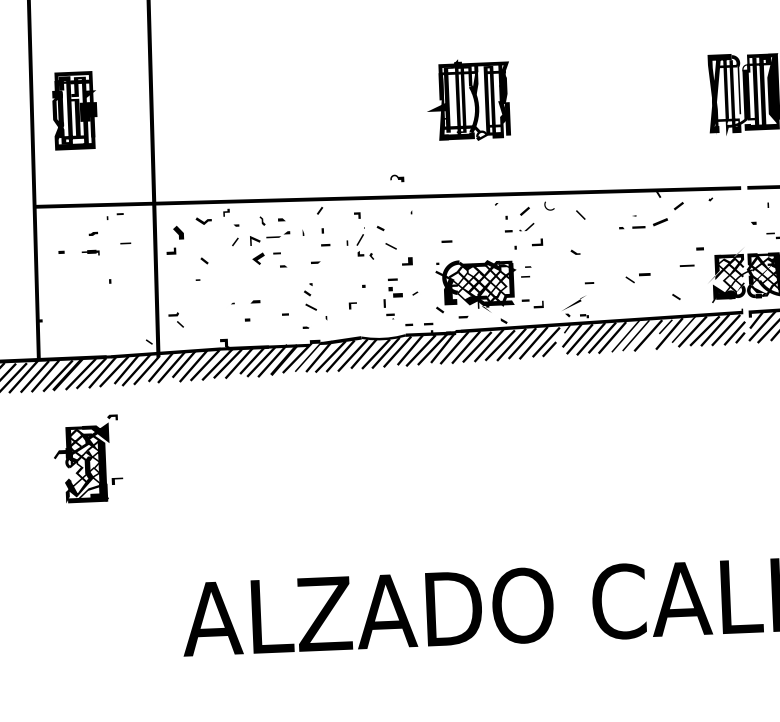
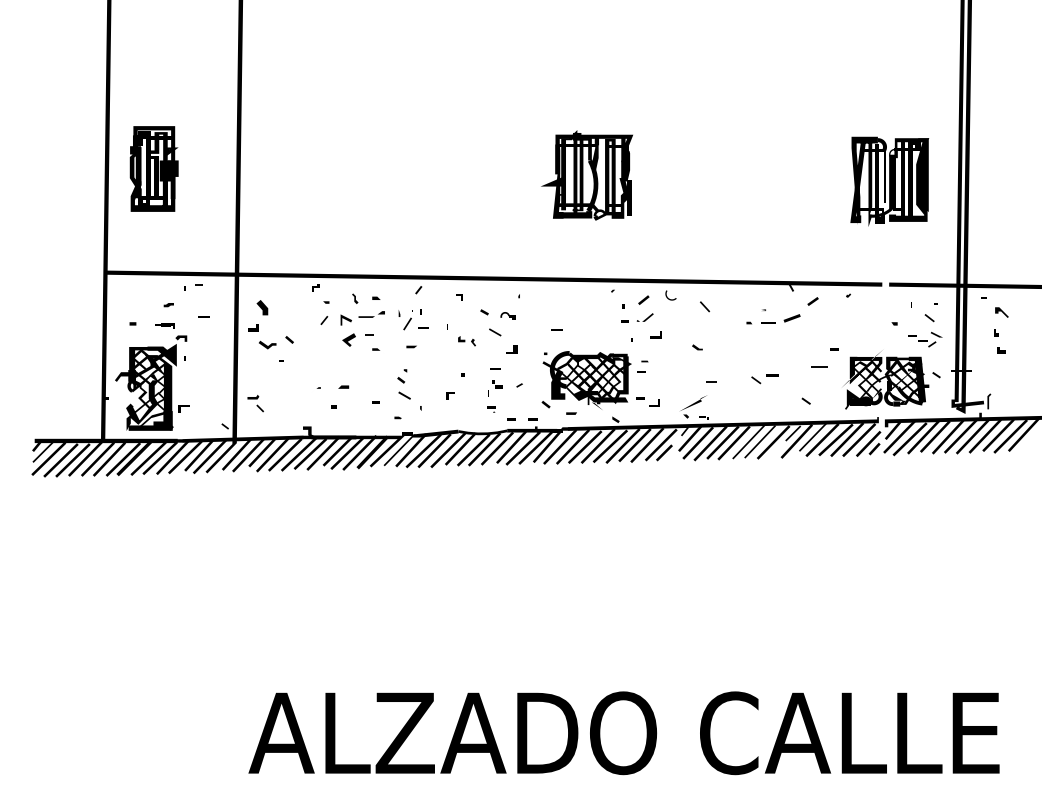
part: (396, 177) -> (507, 315), moved
line: (203, 221) -> (267, 345), moved
part: (360, 236) -> (407, 320), moved
part: (393, 297) -> (495, 388), size x0.71
part: (87, 458) -> (152, 382), moved

